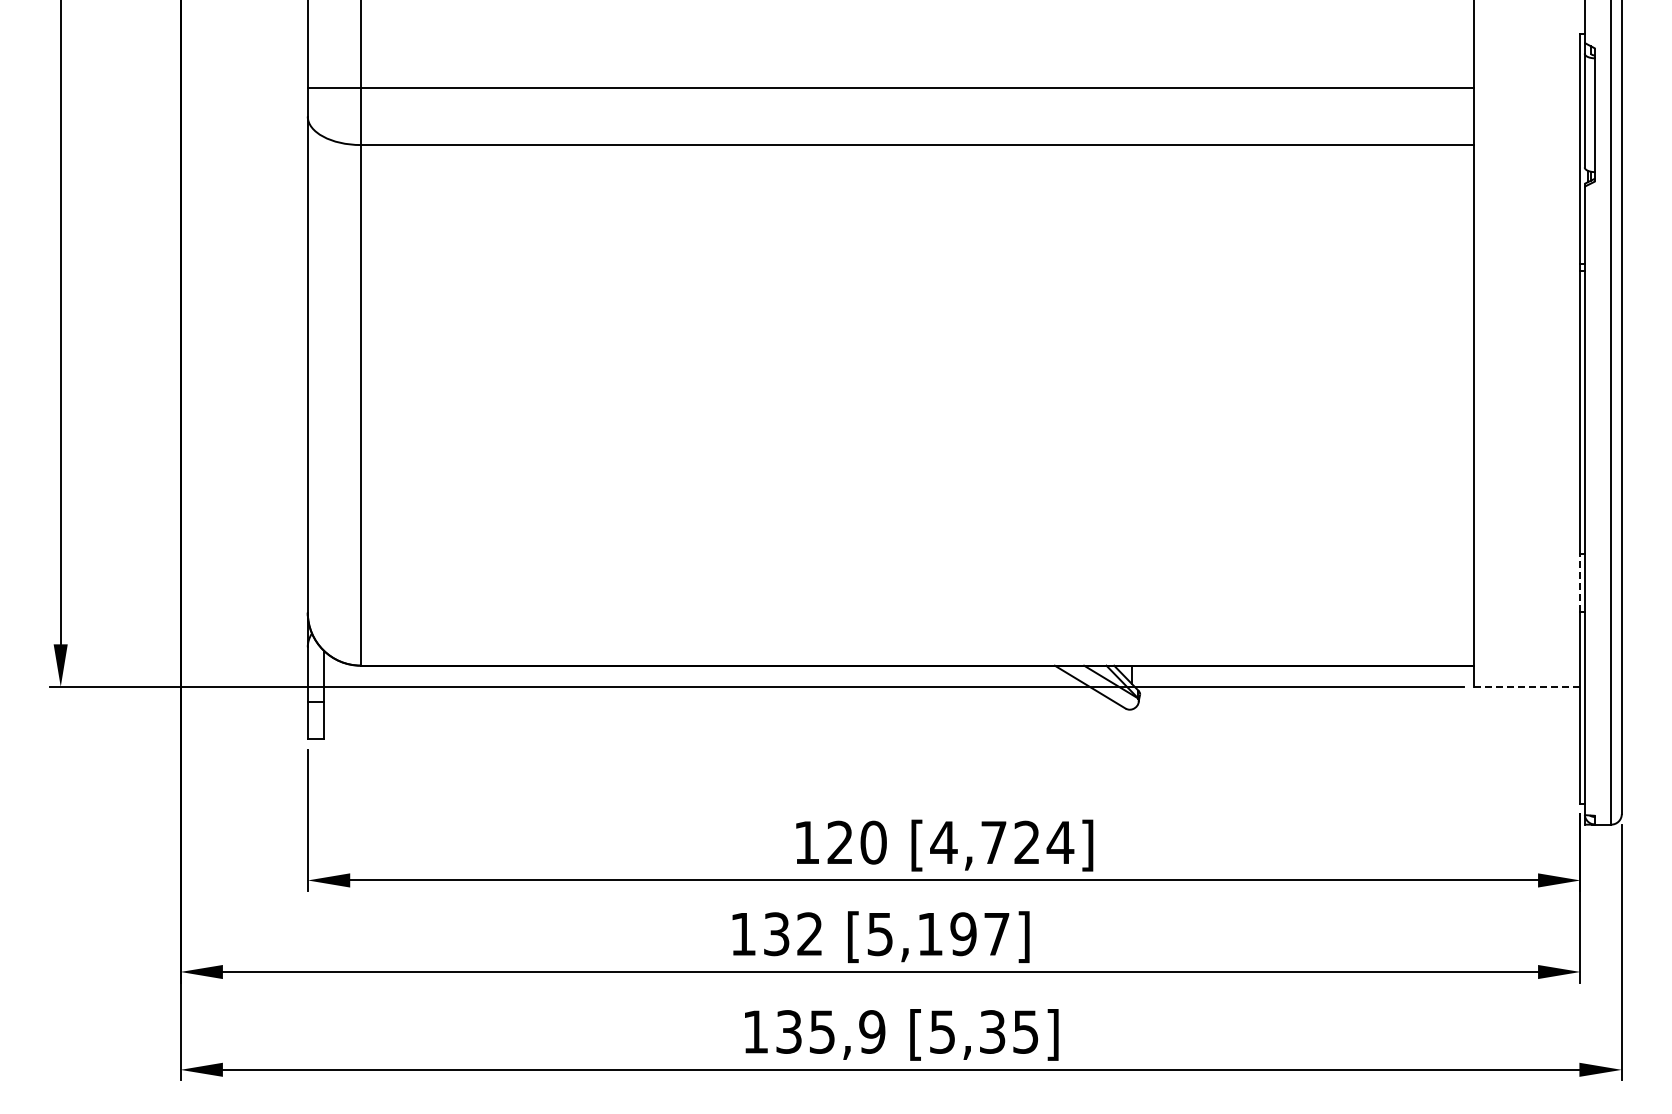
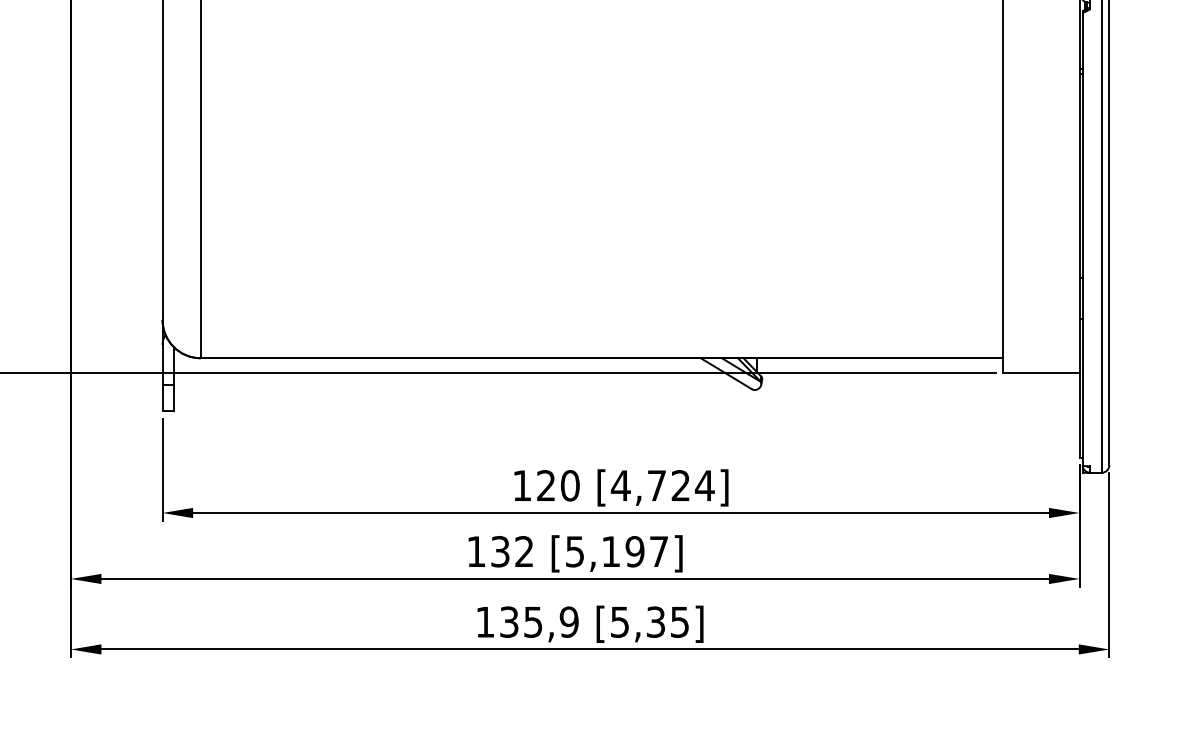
line: (1580, 582) -> (1079, 298), dashed -> solid
line: (1527, 686) -> (1041, 373), dashed -> solid

